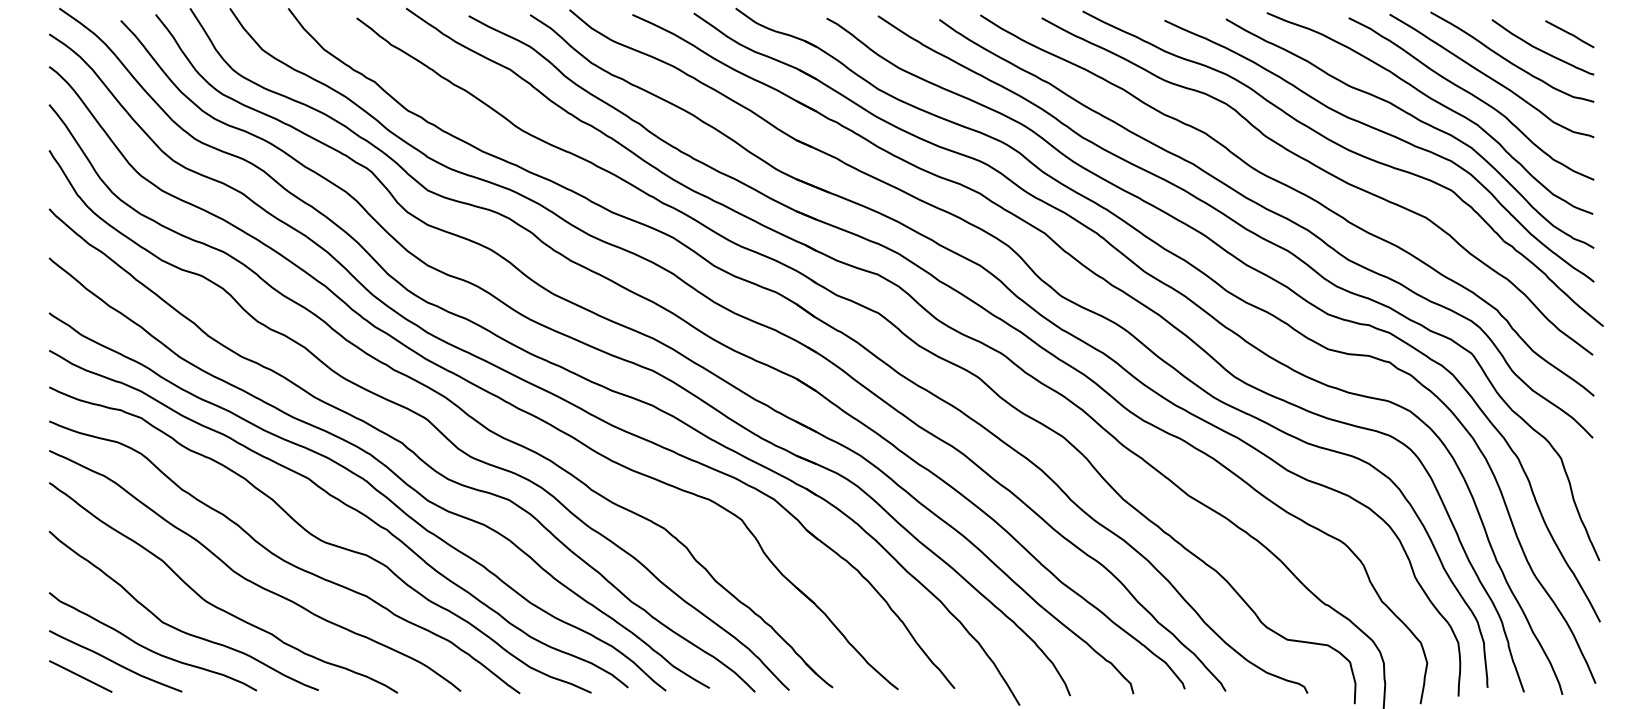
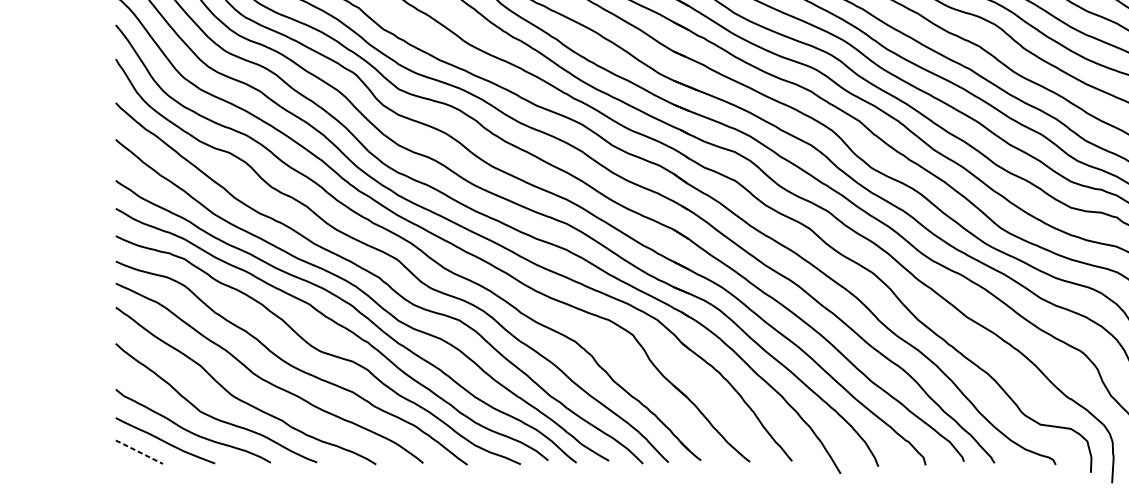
line: (80, 676) -> (139, 452), solid -> dashed

